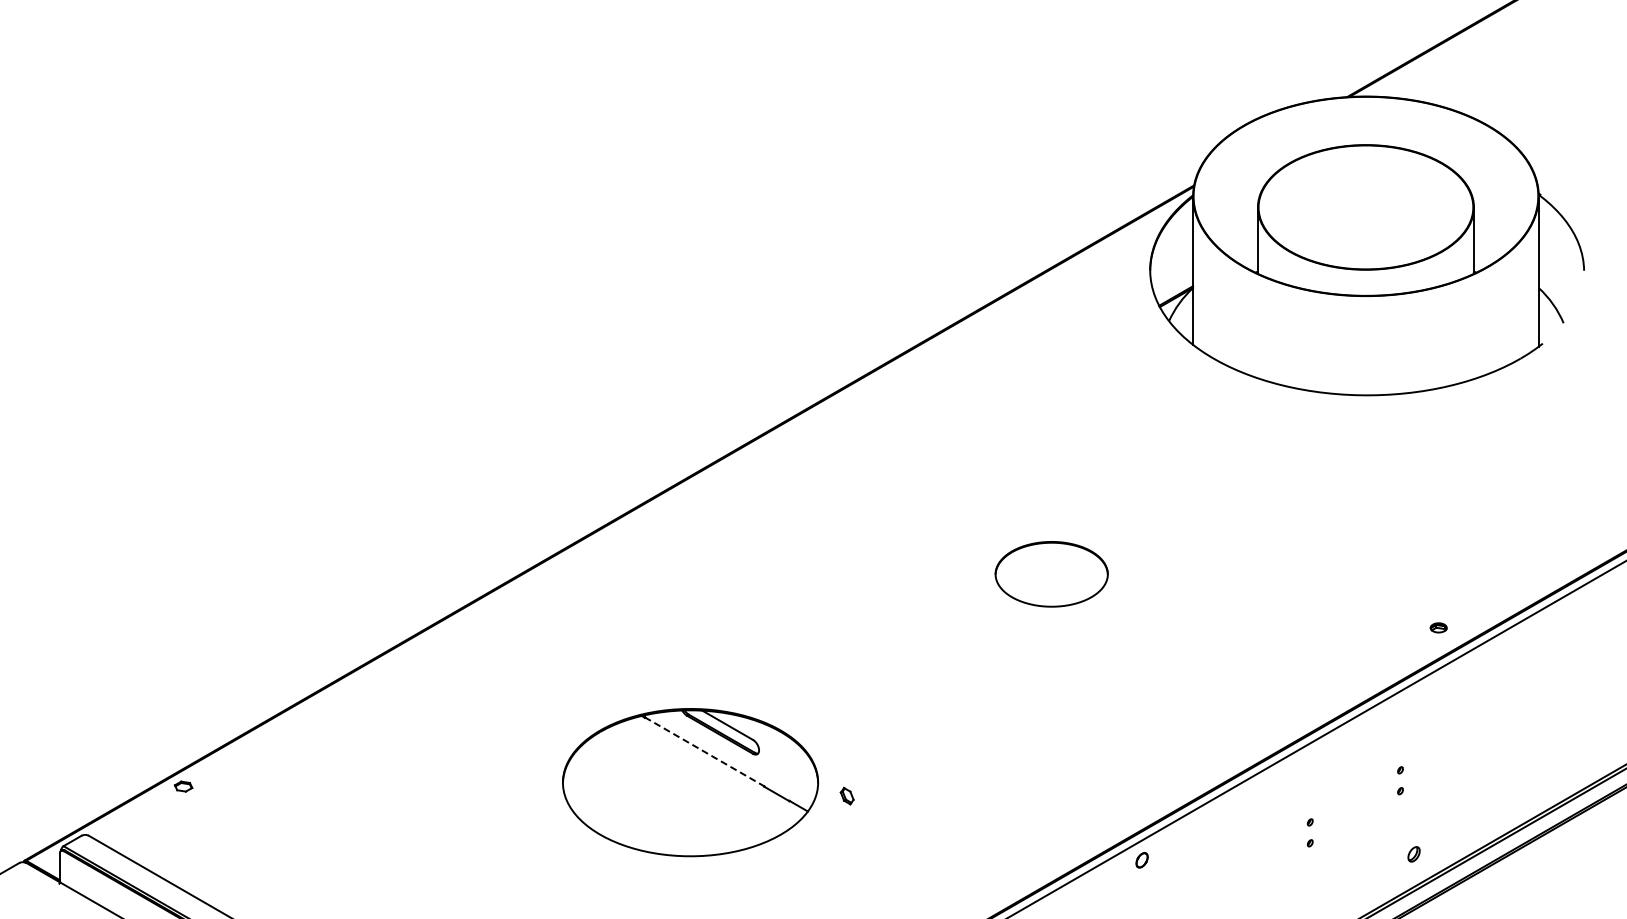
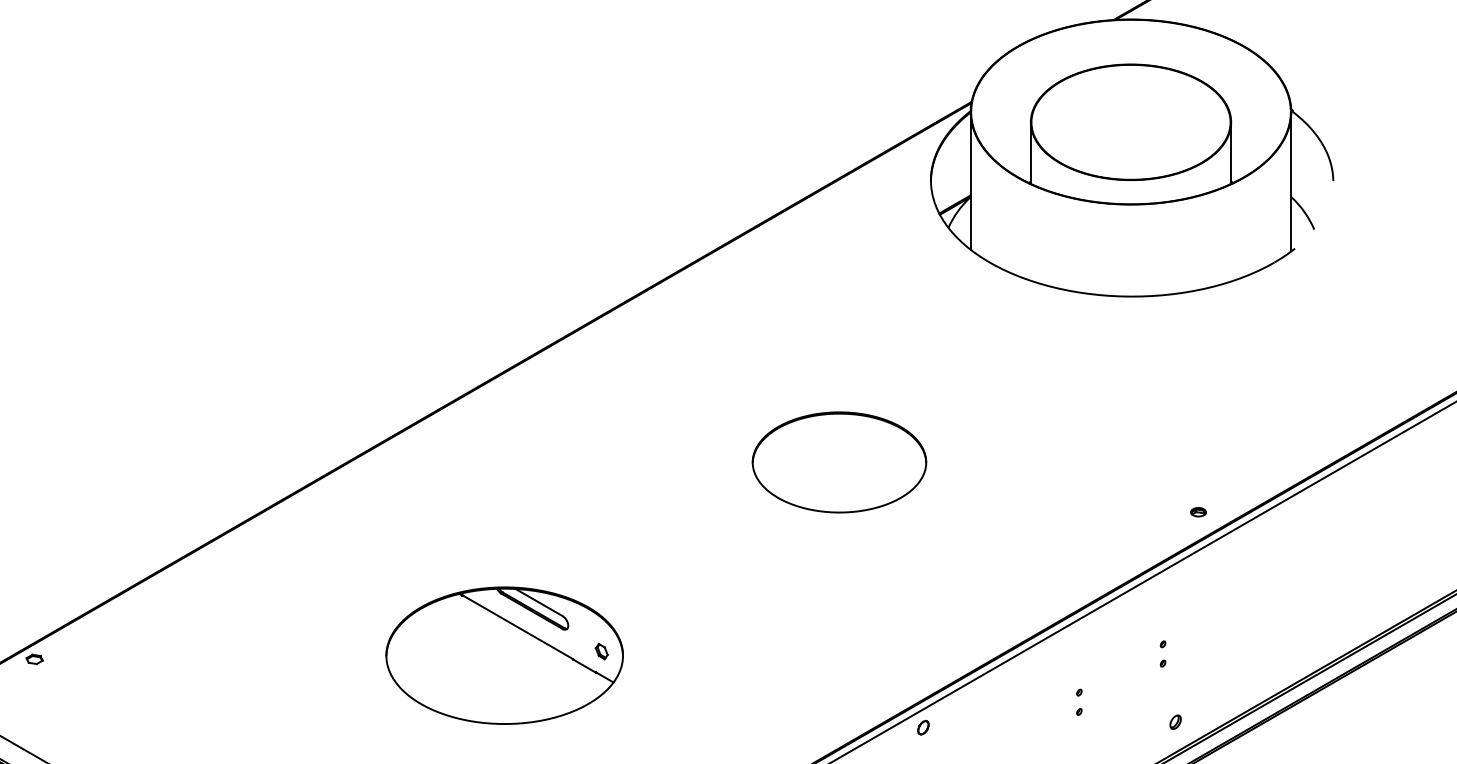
part: (1051, 574) -> (839, 462), size x1.67
line: (705, 752) -> (518, 627), dashed -> solid
part: (846, 795) -> (601, 650), moved

